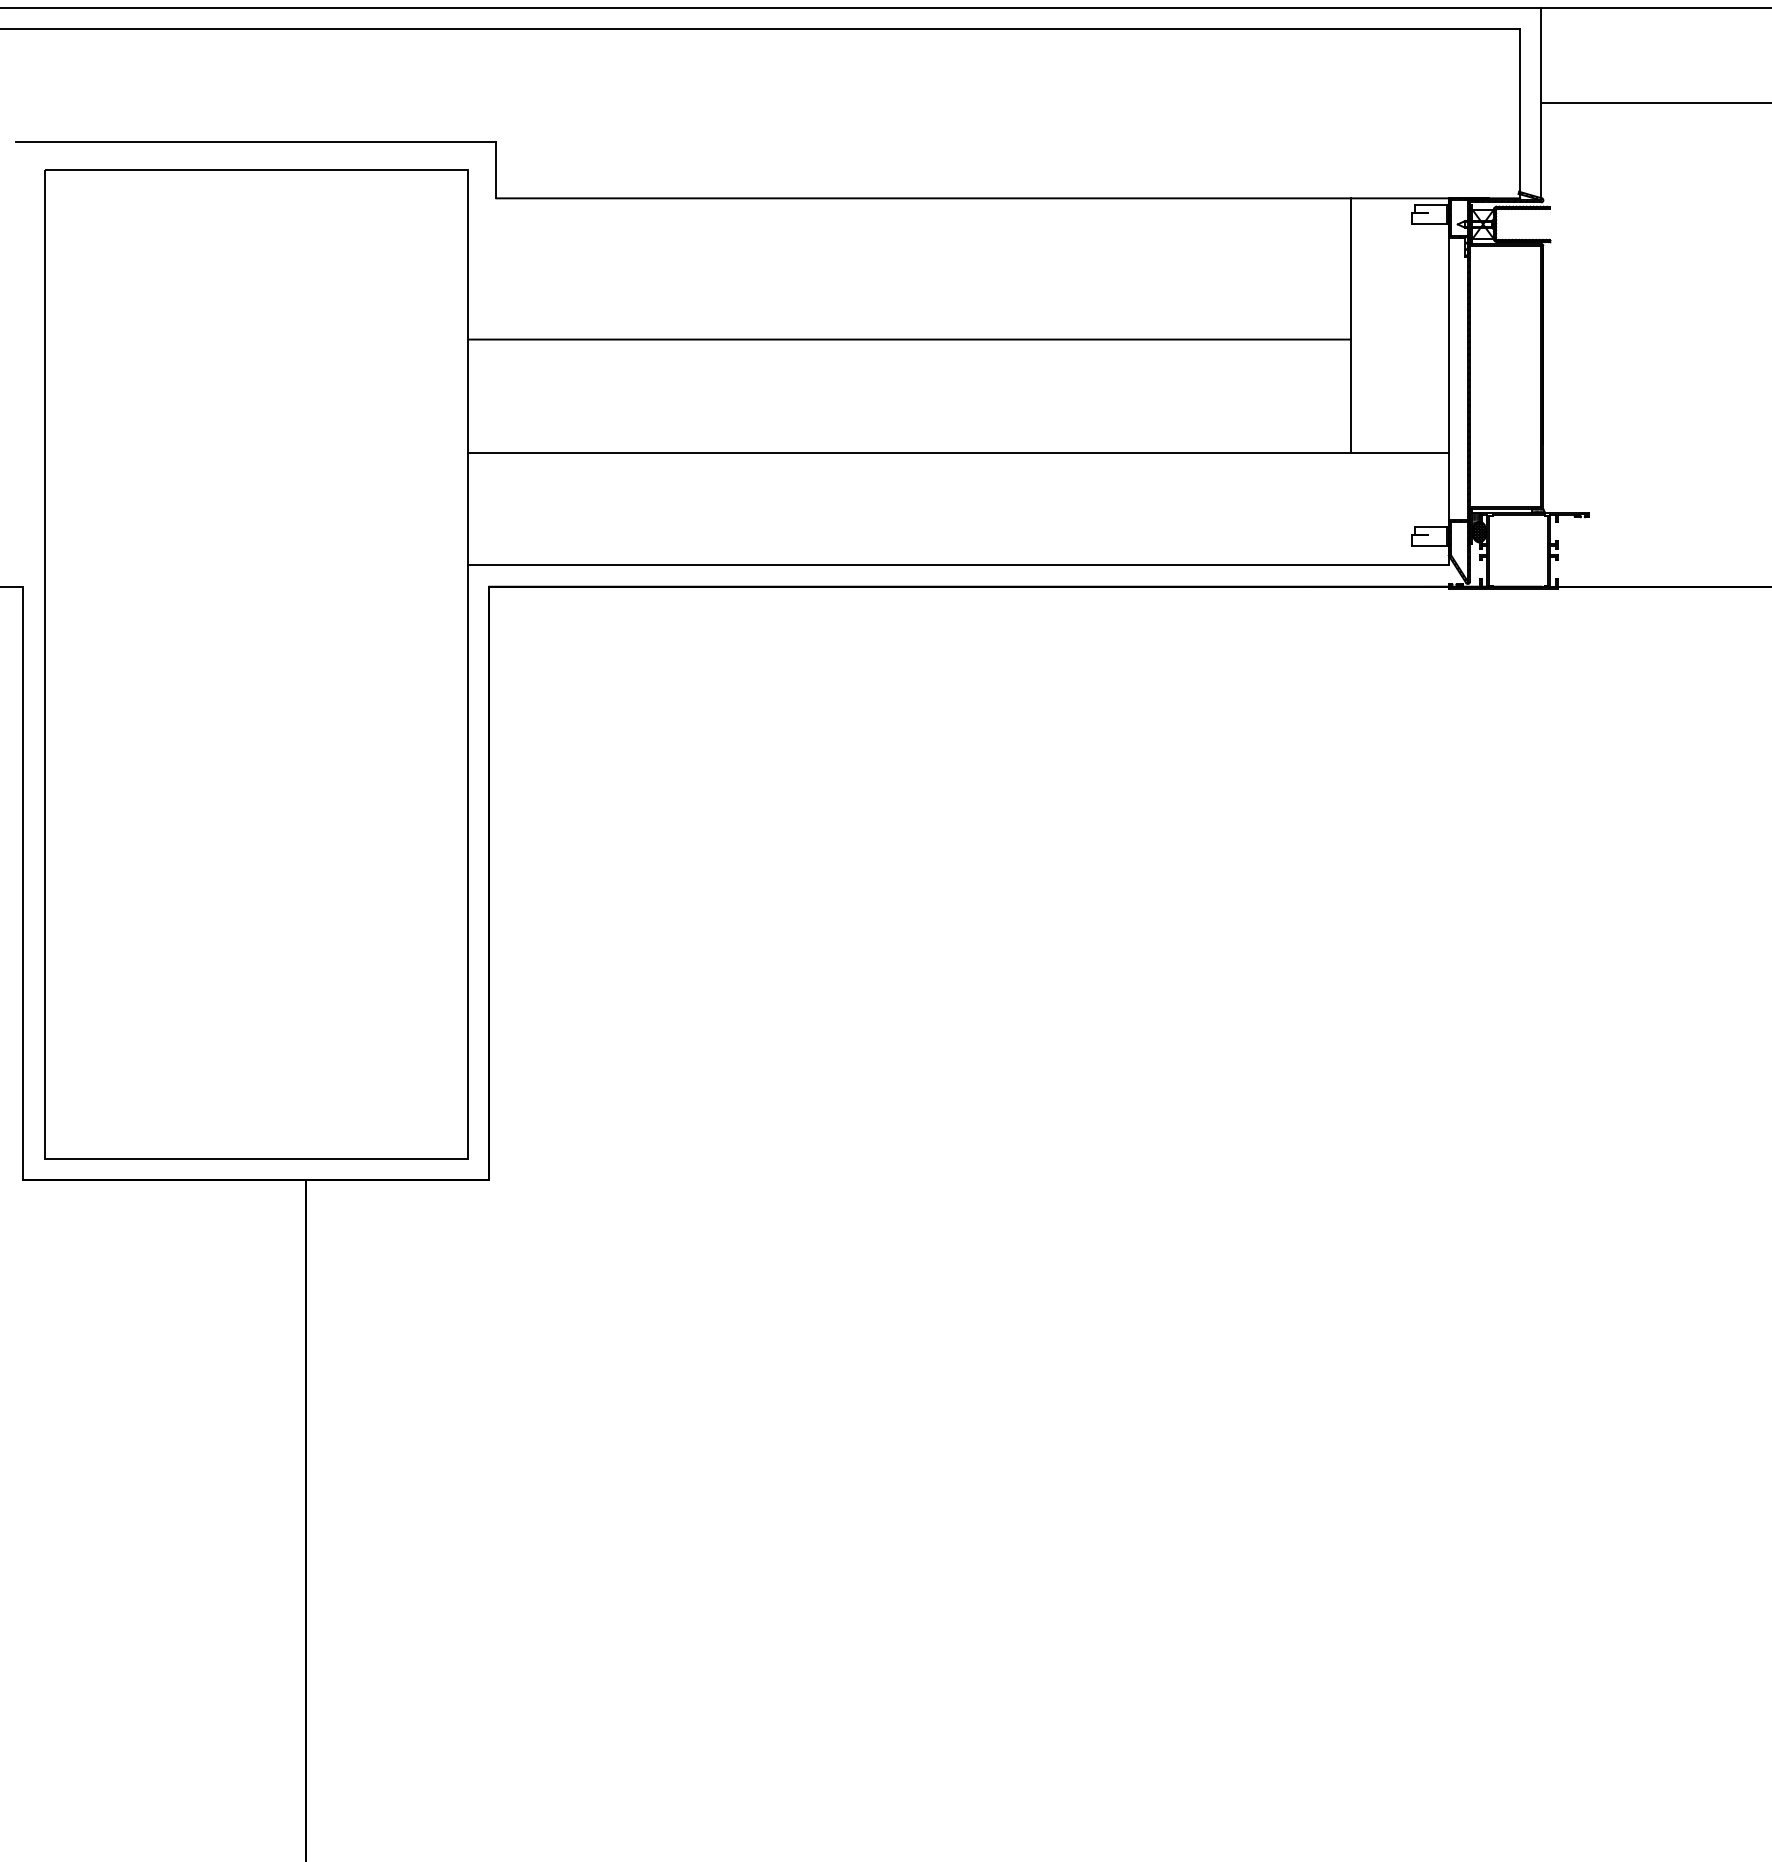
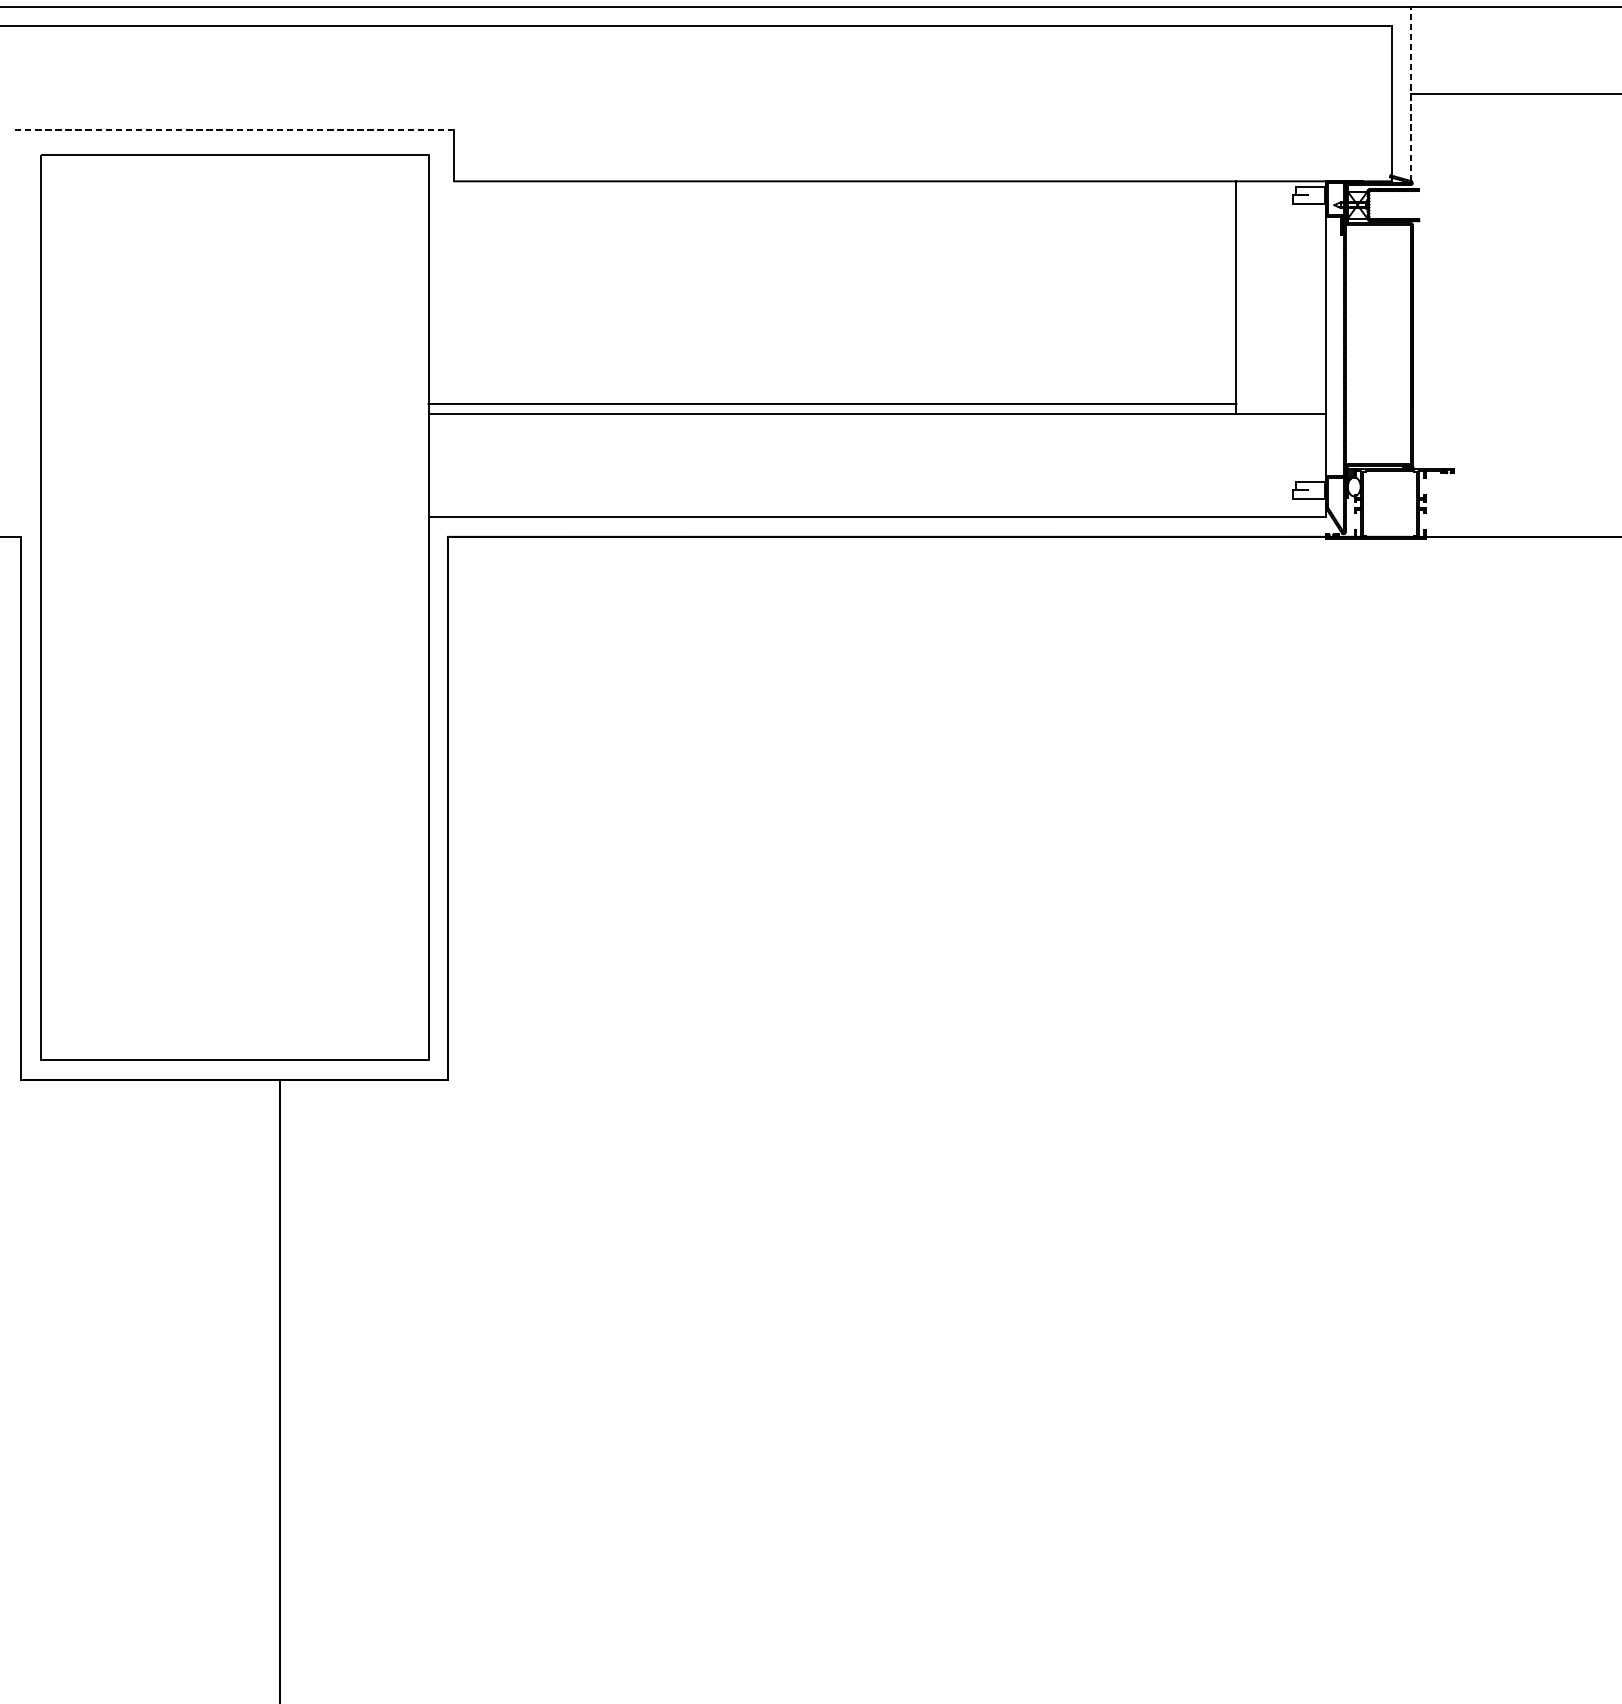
line: (1541, 102) -> (1411, 93), solid -> dashed
line: (255, 141) -> (233, 129), solid -> dashed
line: (909, 339) -> (832, 403), moved
hatch: (1479, 531) -> (1354, 486), removed

